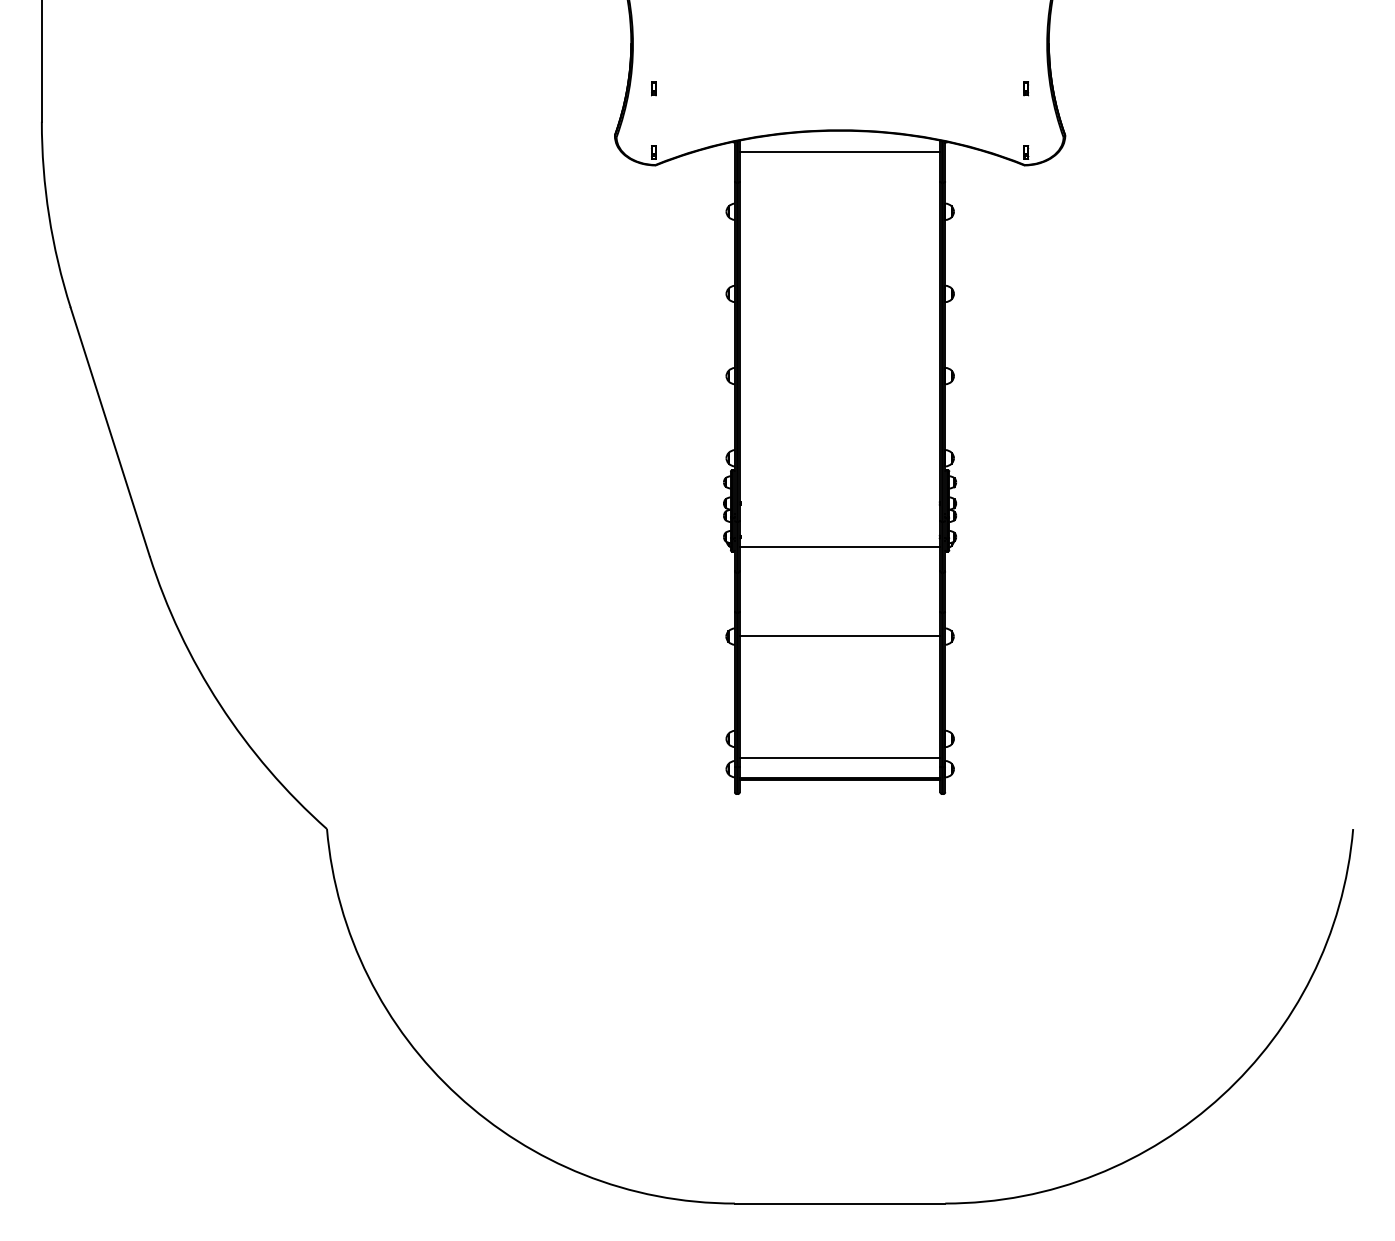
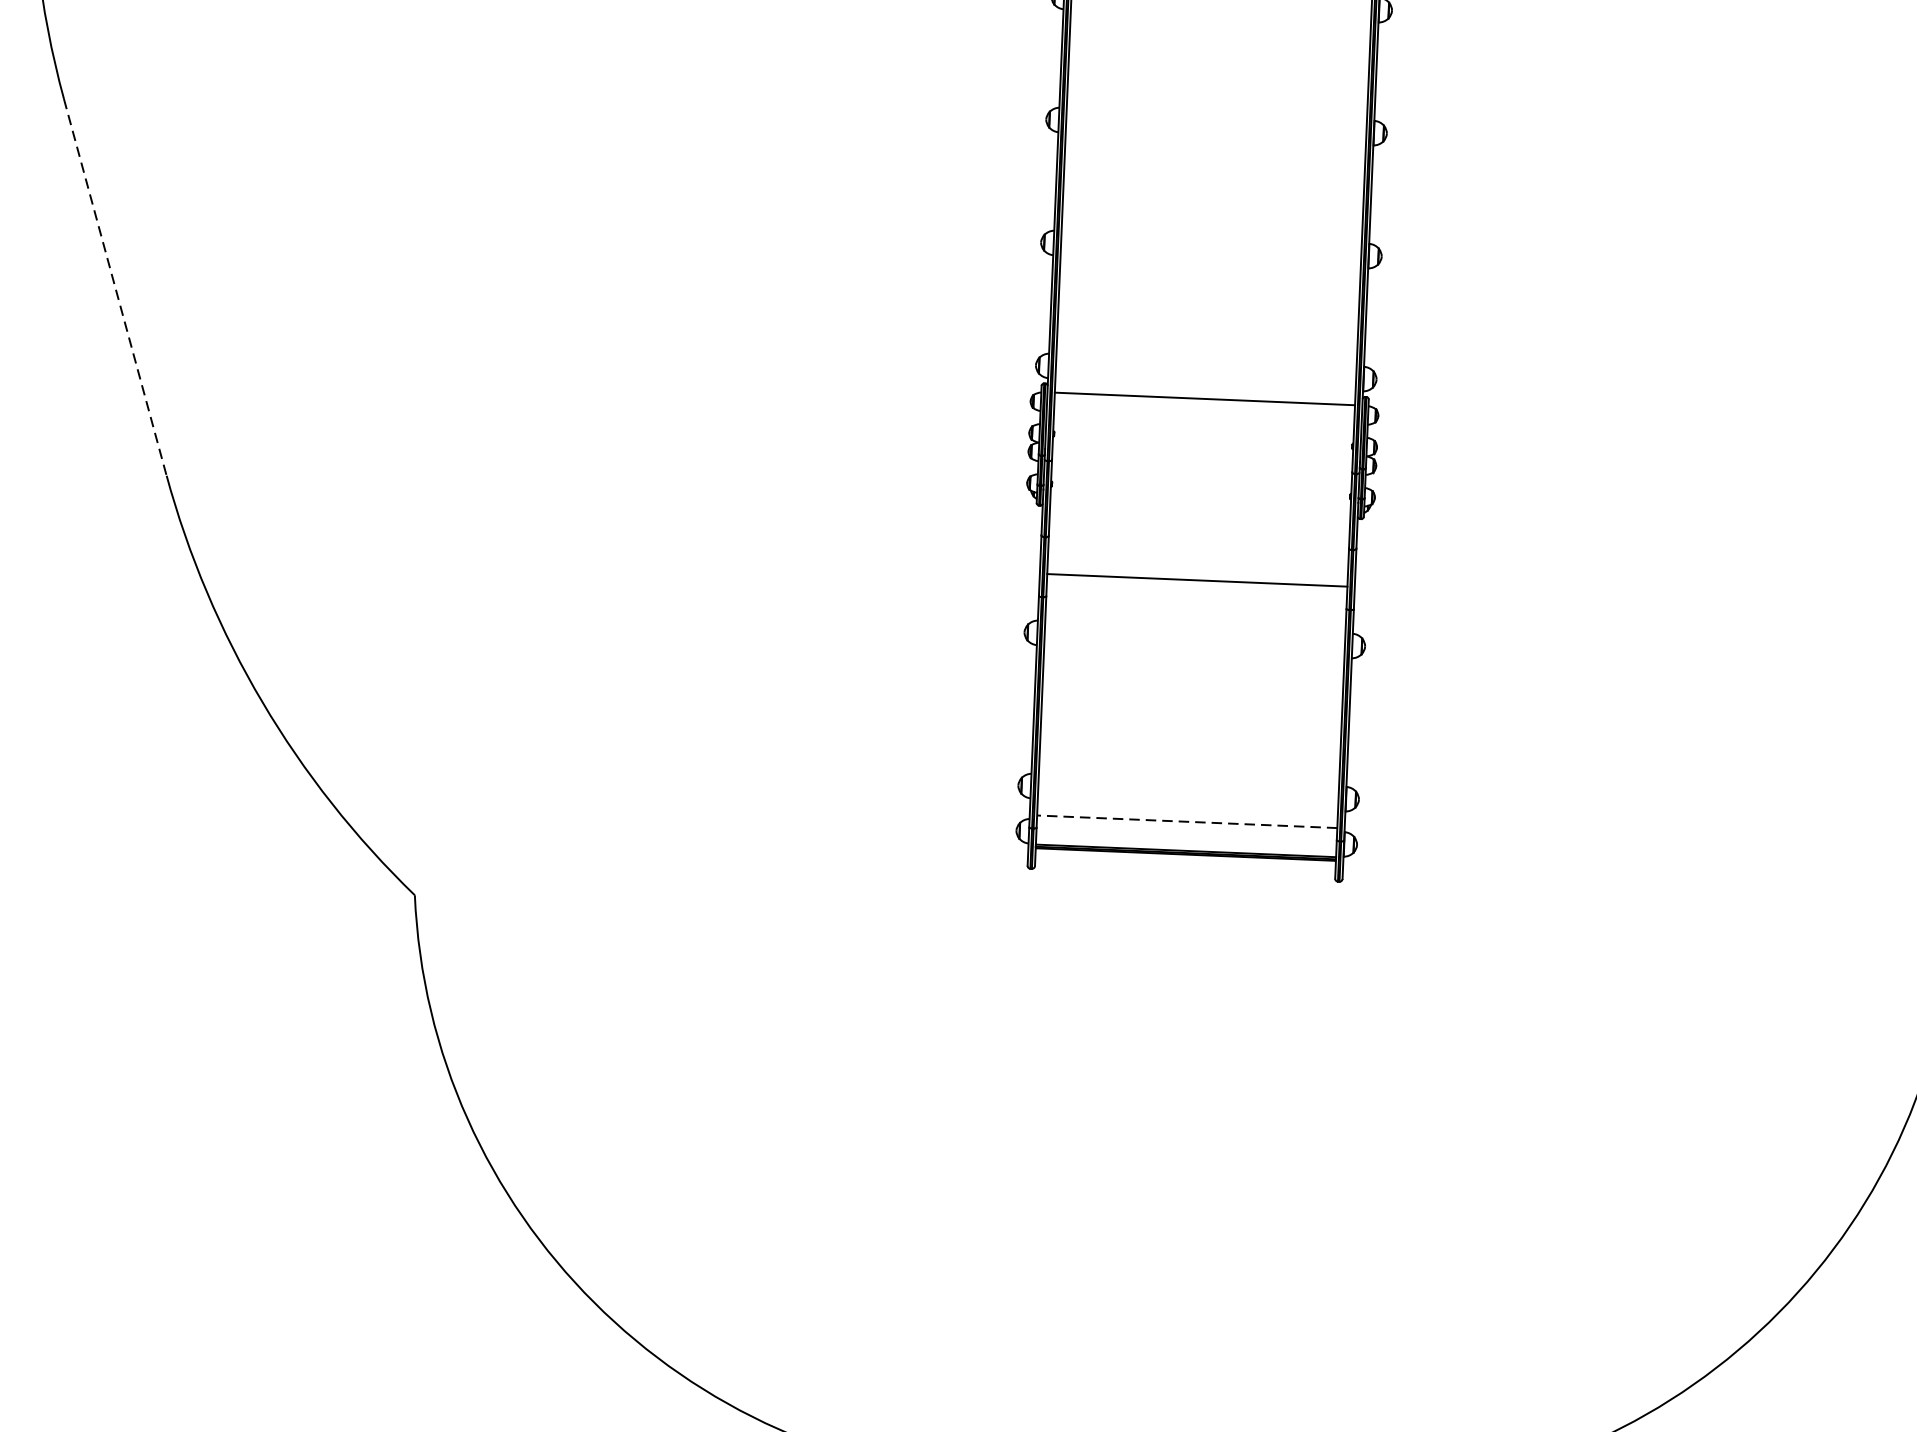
line: (110, 432) -> (115, 288), solid -> dashed
line: (839, 546) -> (1204, 398), moved
line: (839, 636) -> (1196, 580), moved
line: (839, 758) -> (1186, 821), solid -> dashed

